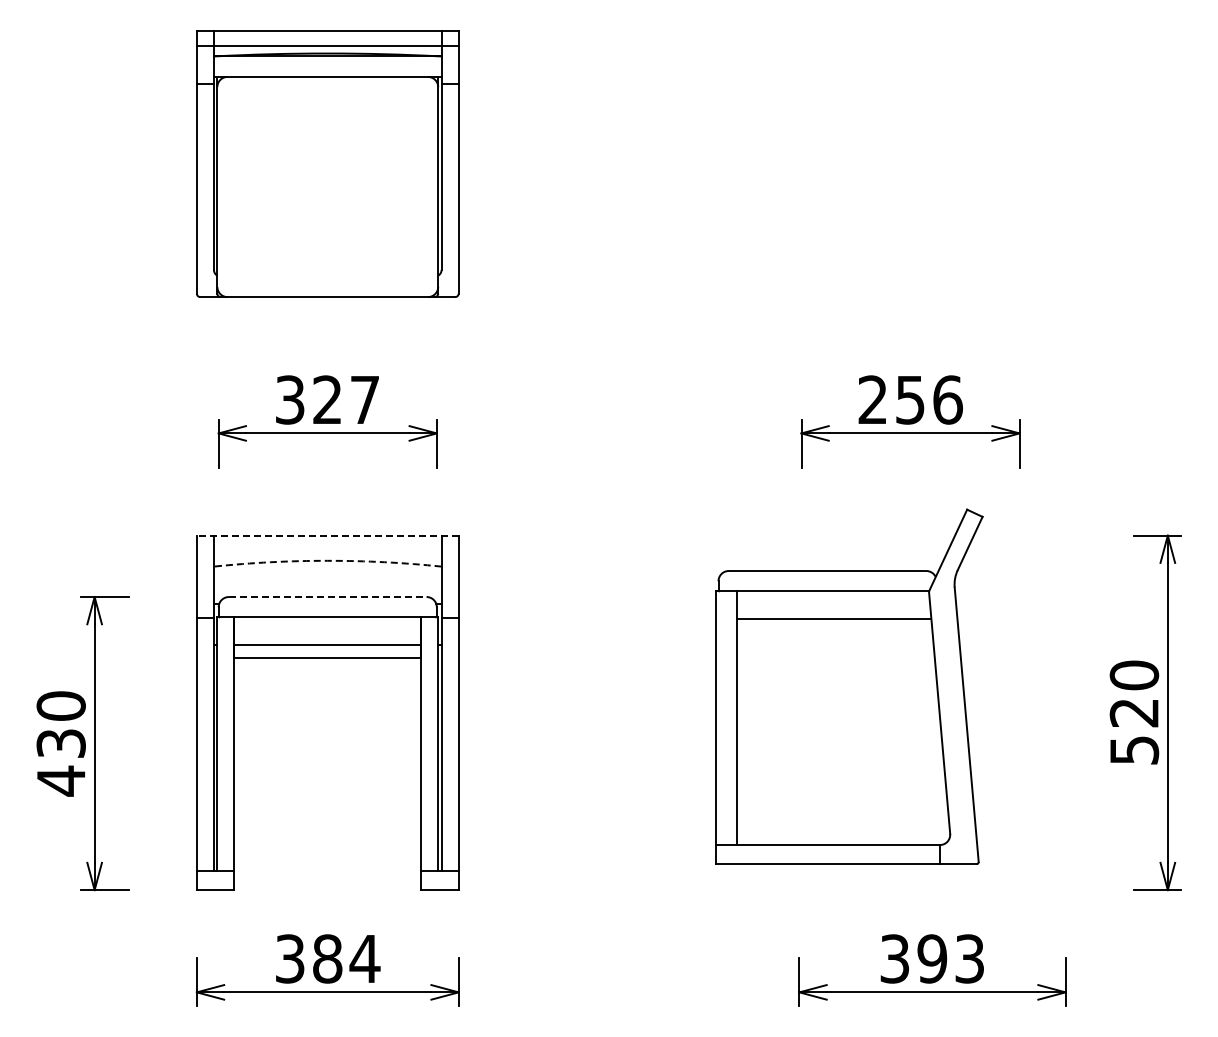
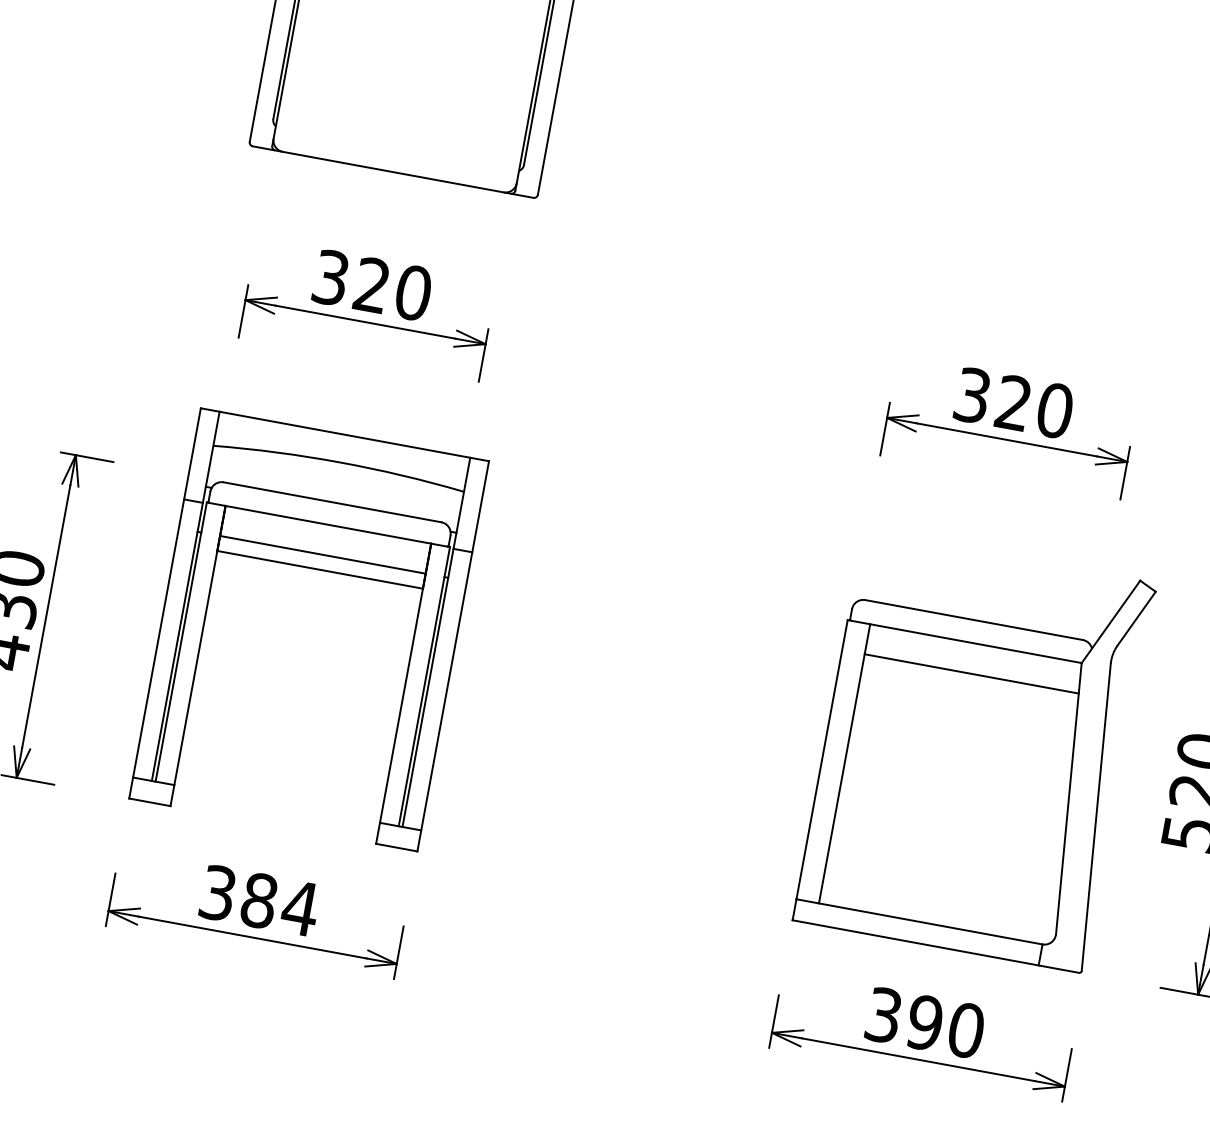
text: (364, 399) -> (412, 292), 327 -> 320
text: (910, 399) -> (1013, 402), 256 -> 320
line: (327, 535) -> (344, 434), dashed -> solid
line: (327, 560) -> (339, 462), dashed -> solid
line: (327, 597) -> (332, 502), dashed -> solid
part: (849, 686) -> (974, 751), moved
text: (969, 958) -> (965, 1029), 393 -> 390

